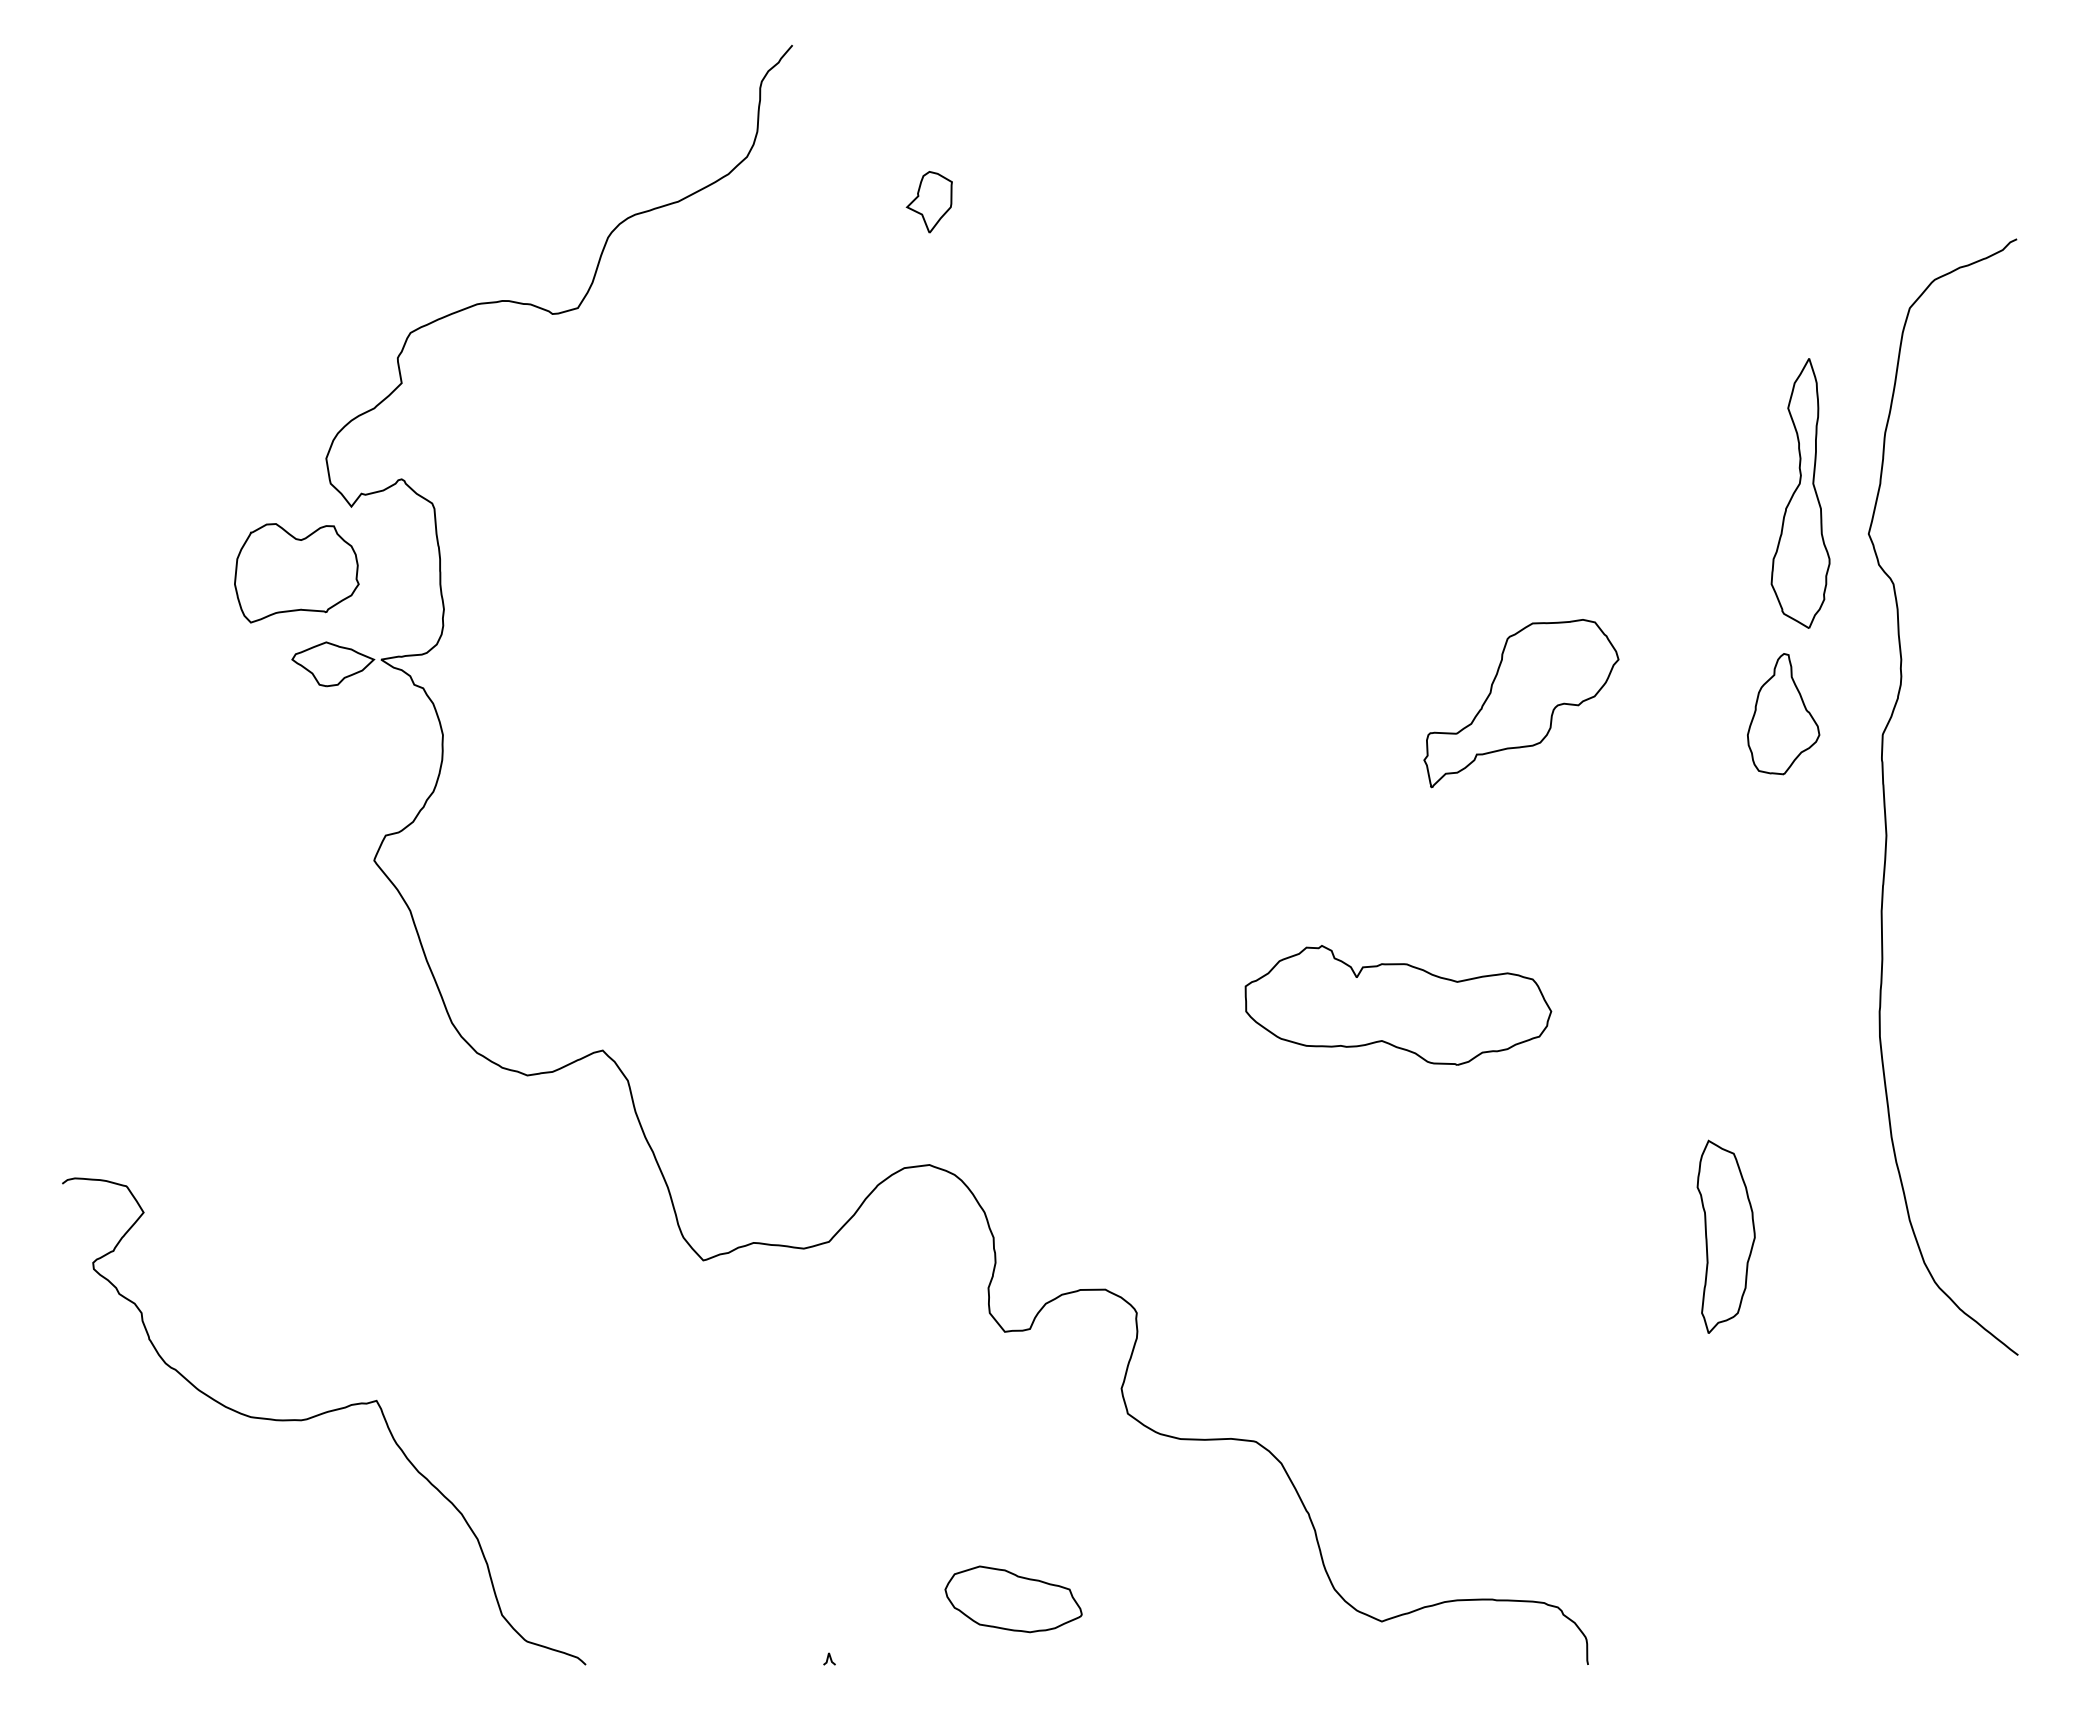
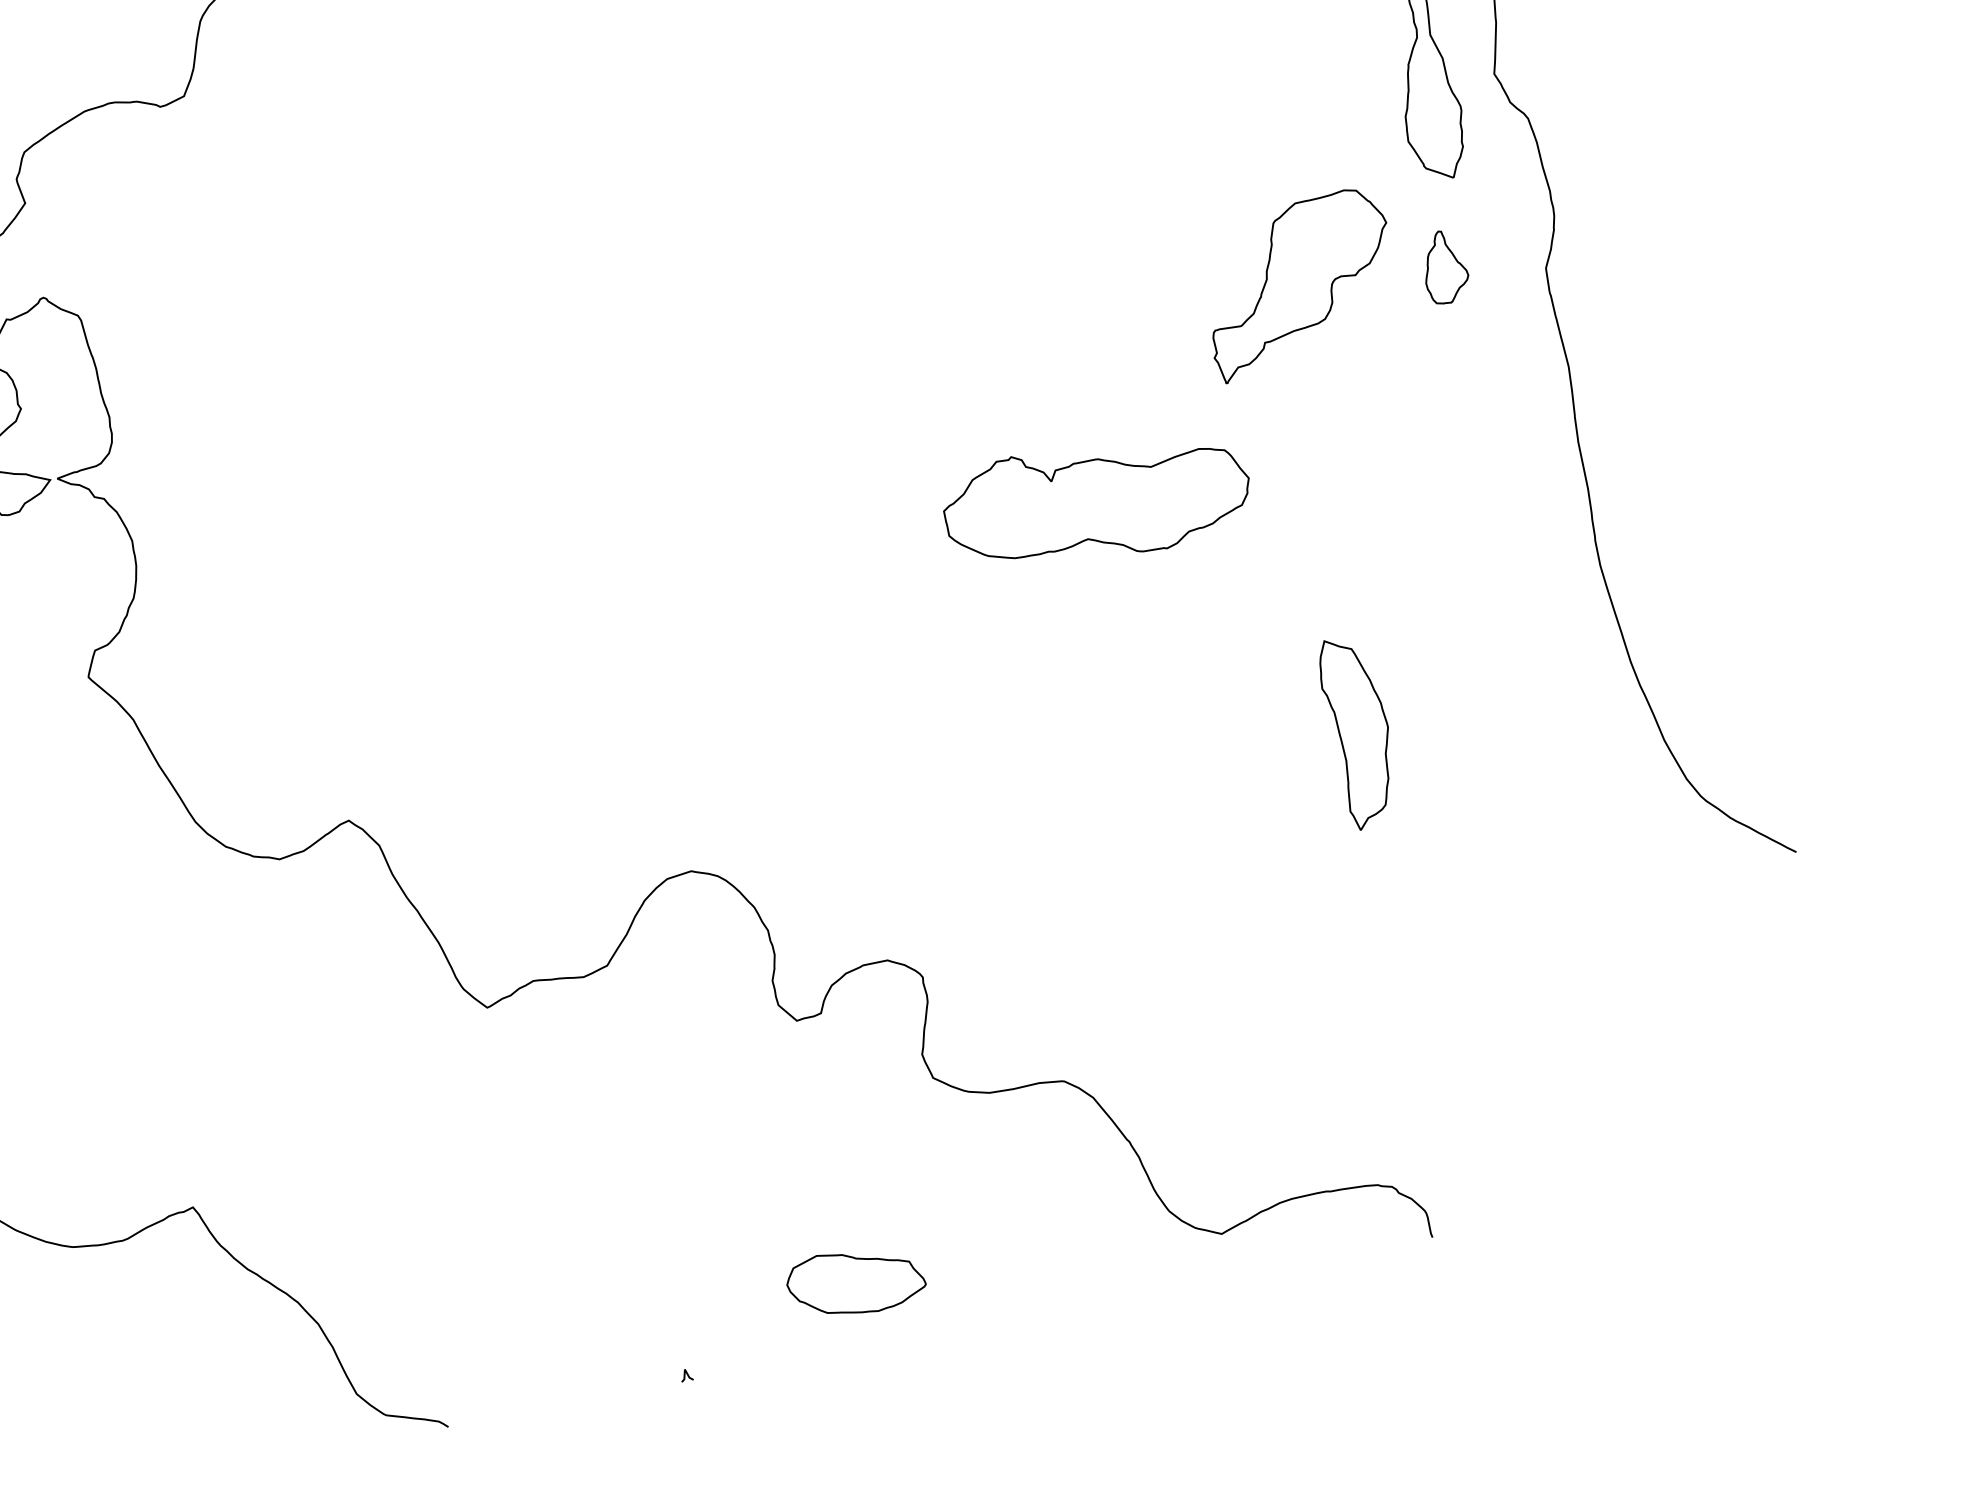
part: (1521, 703) -> (1299, 284), moved
part: (1783, 714) -> (1444, 267), size x0.6
part: (1398, 1005) -> (1097, 501), moved
part: (1725, 1236) -> (1359, 731), moved

